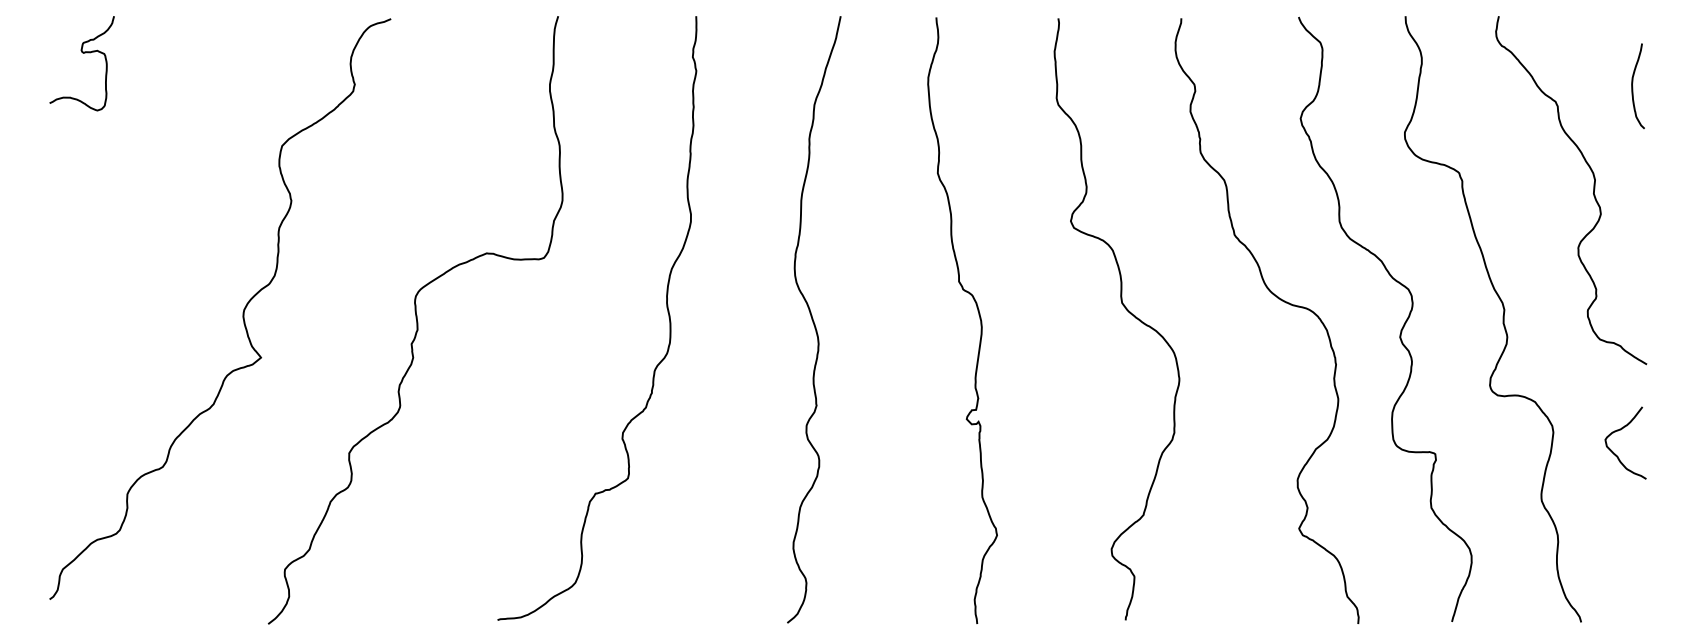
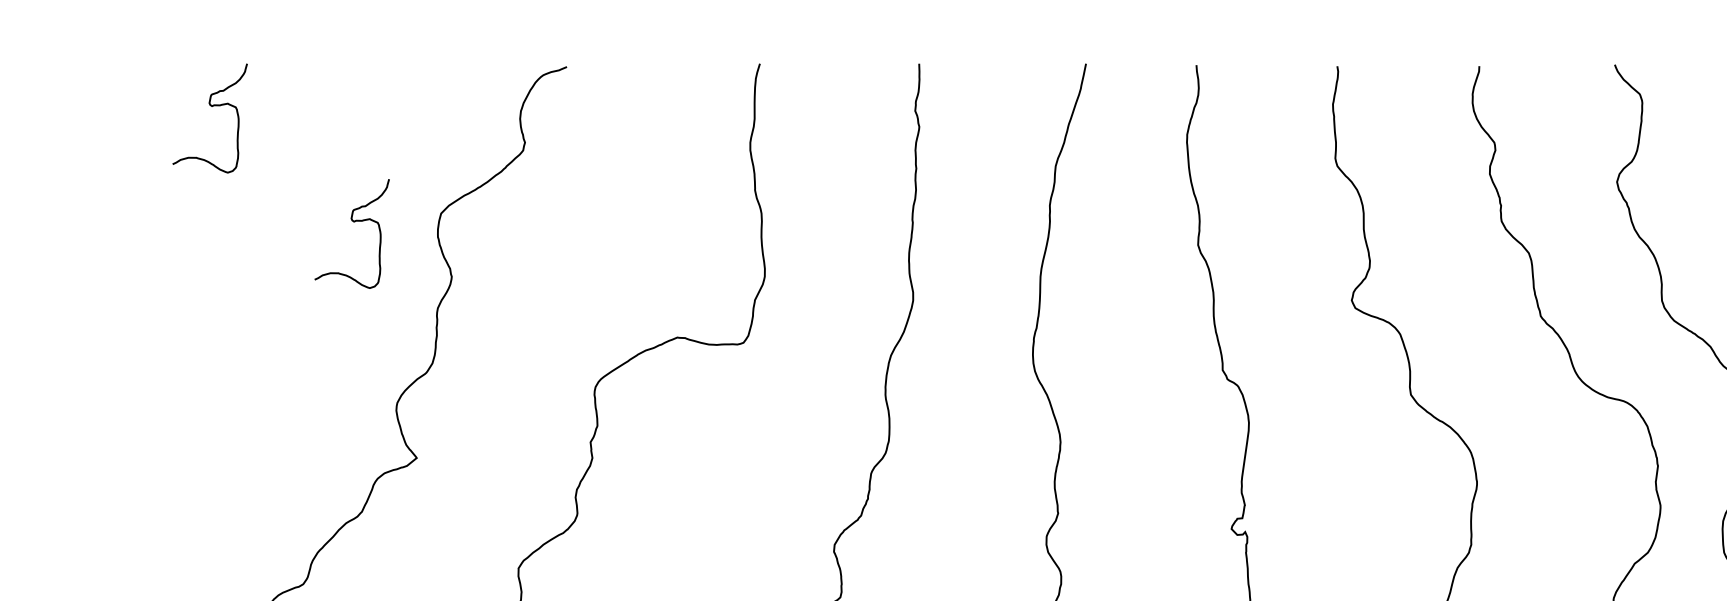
curve: (205, 153) -> (352, 222), added

